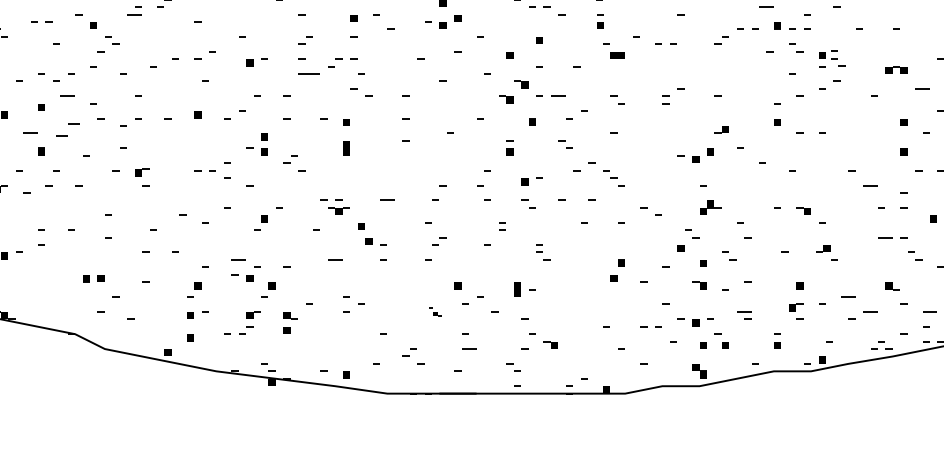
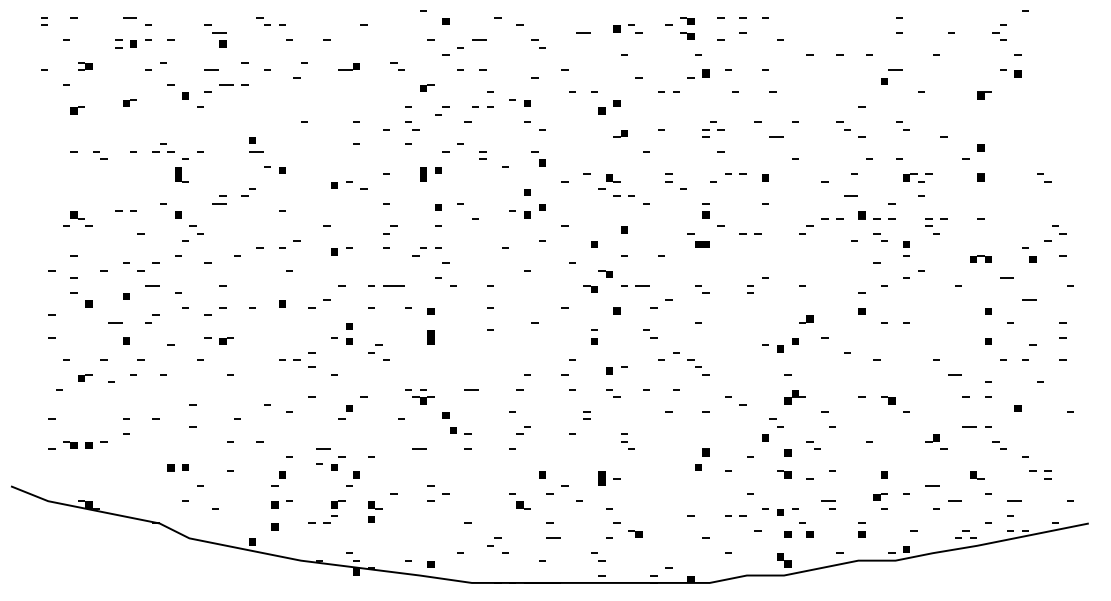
part: (600, 21) -> (705, 210), moved
part: (838, 59) -> (932, 226), moved
line: (309, 74) -> (393, 285), moved
part: (68, 129) -> (152, 318), size x0.62
part: (142, 172) -> (226, 340), moved
part: (827, 252) -> (936, 441), moved
part: (435, 312) -> (519, 501), size x1.67

